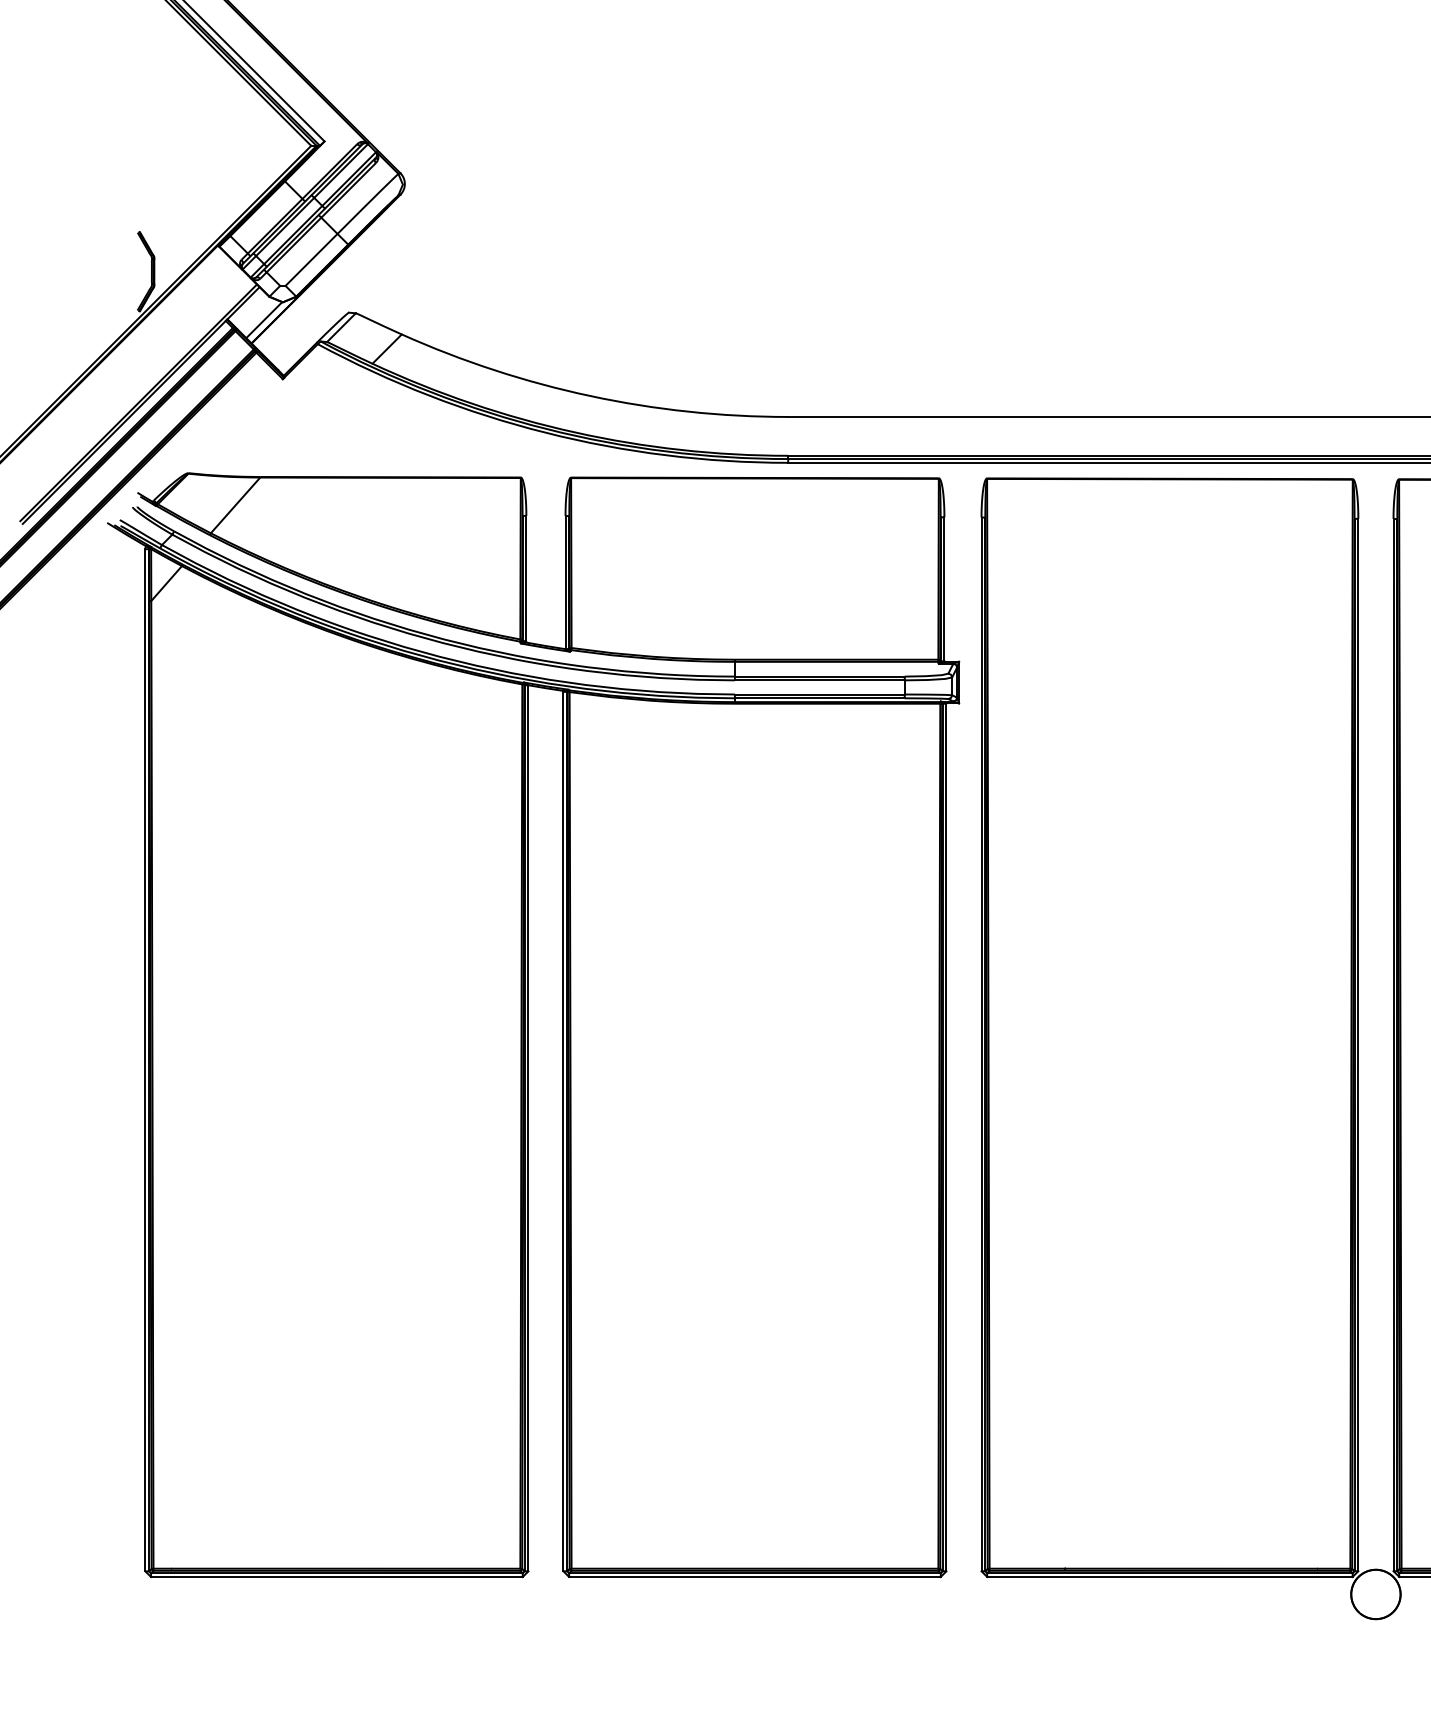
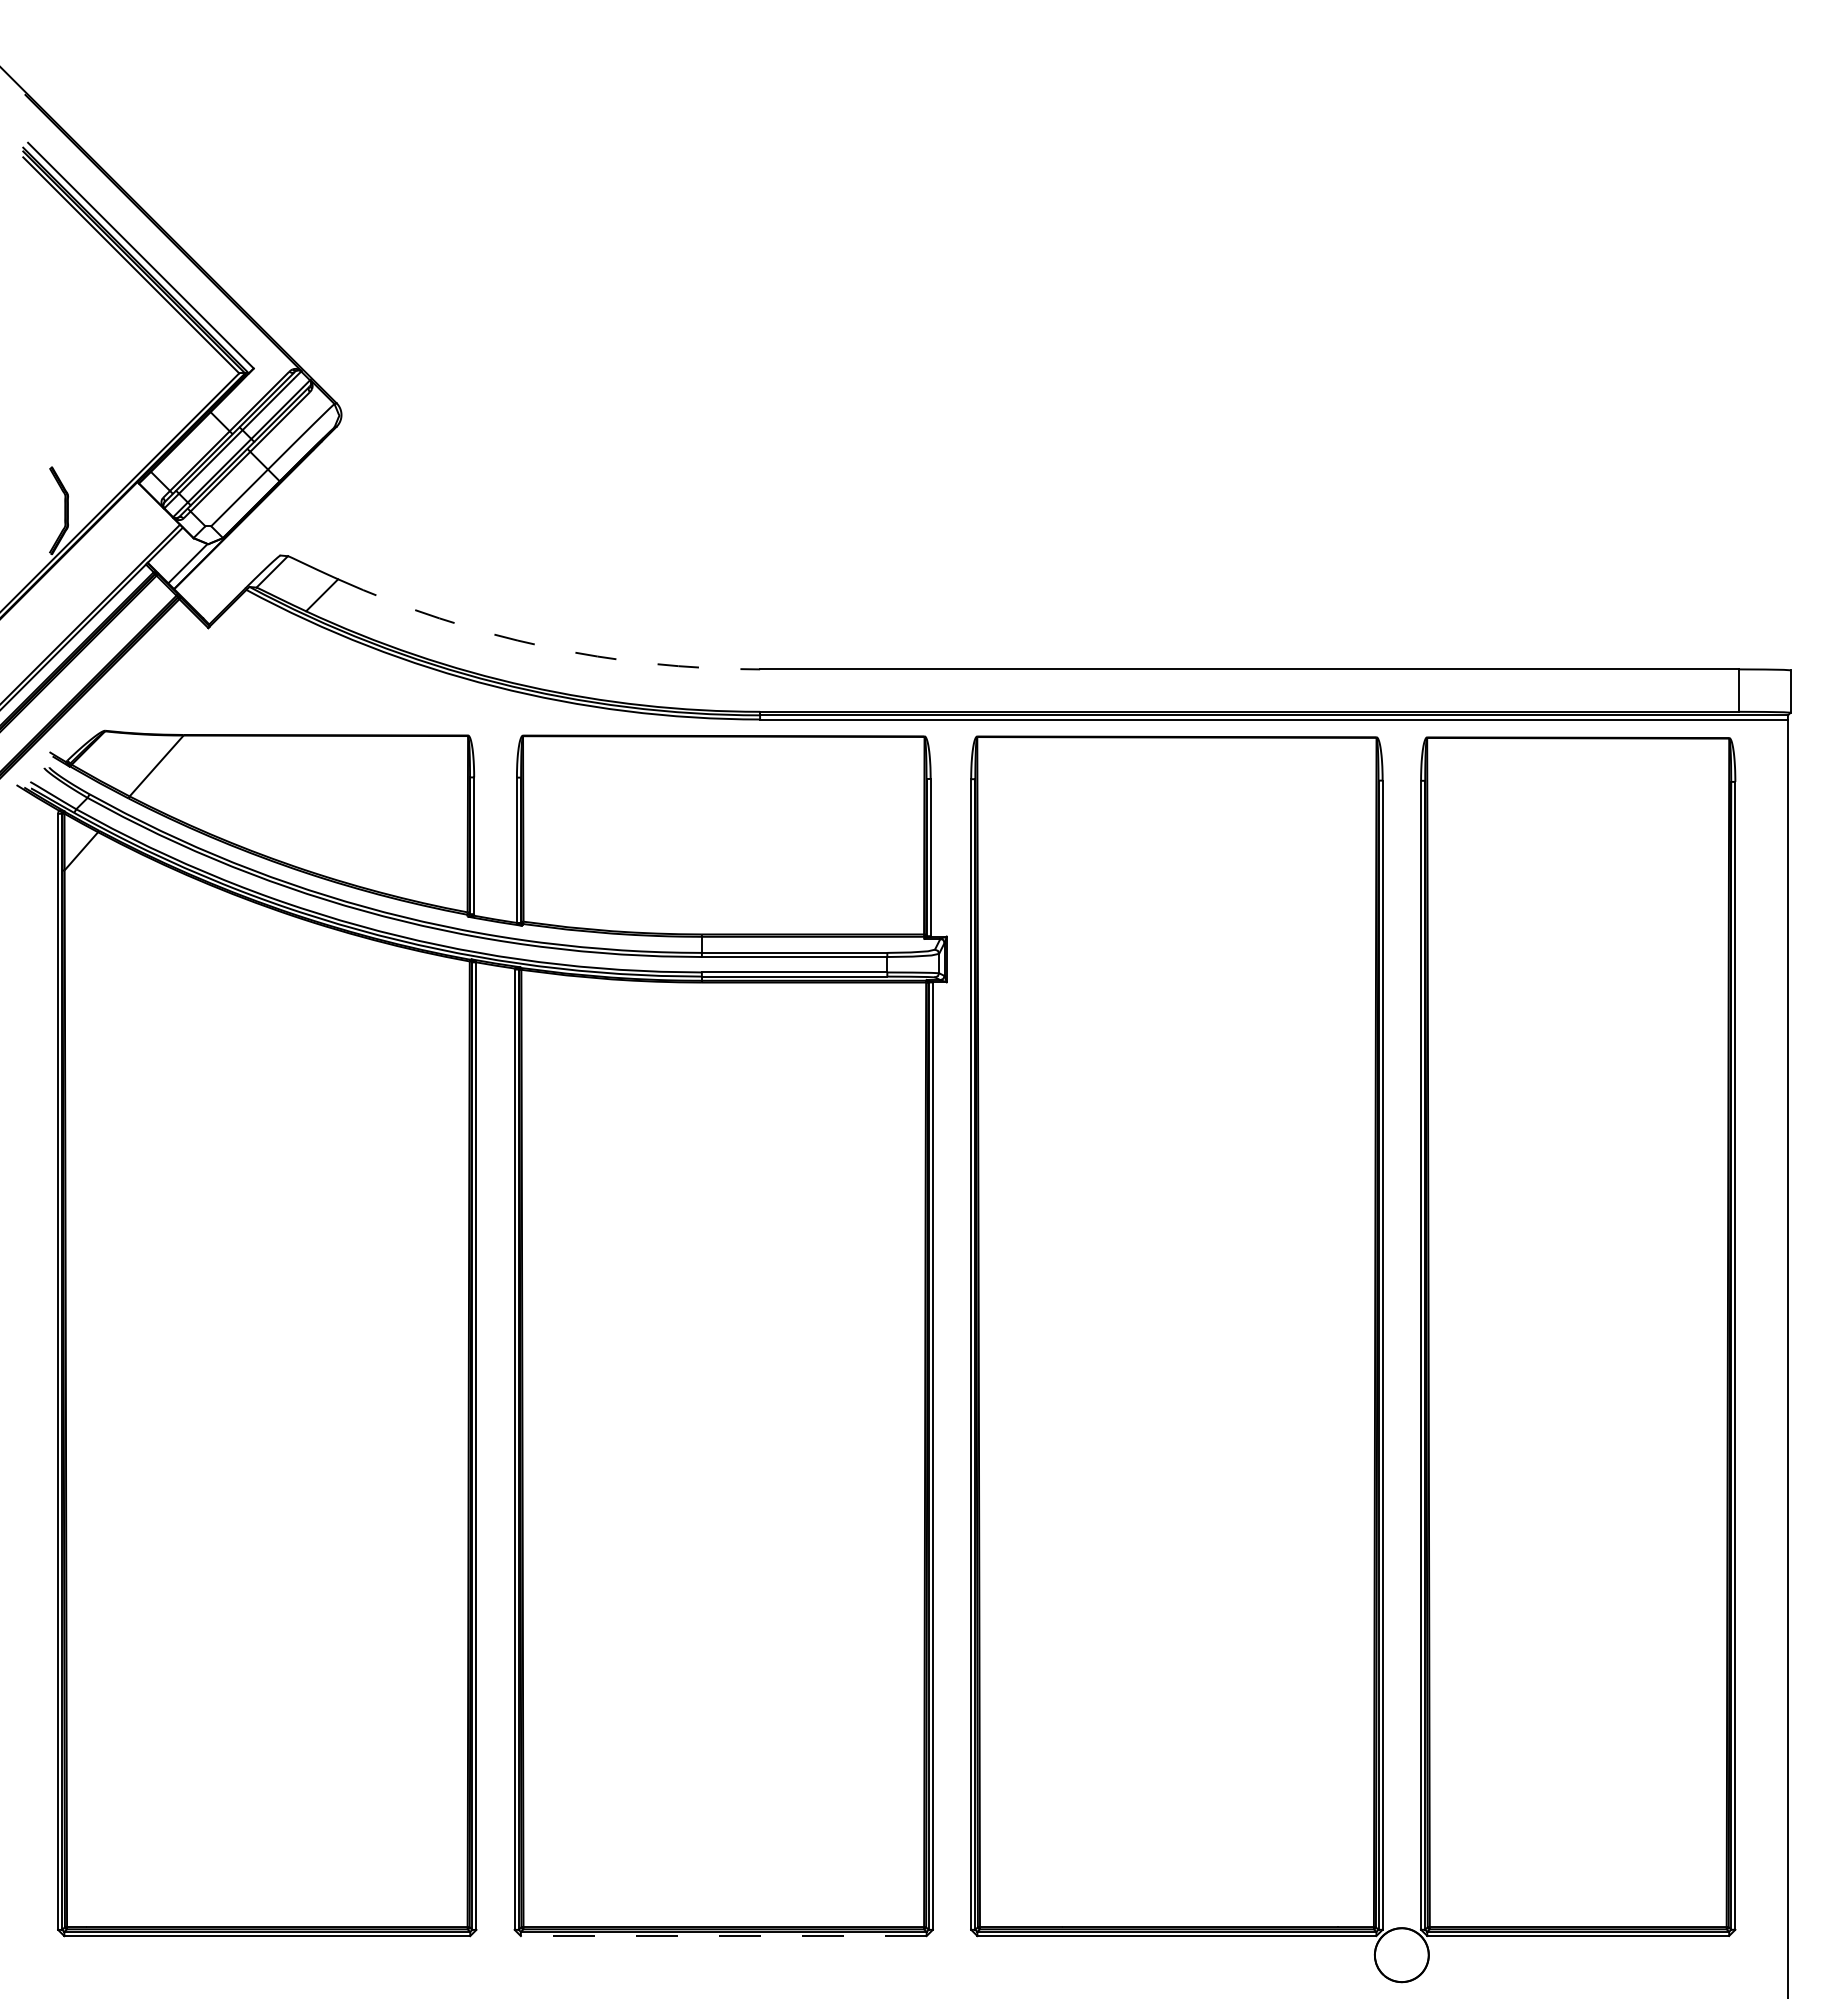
arc: (590, 395) -> (544, 646), solid -> dashed
line: (754, 1577) -> (723, 1936), solid -> dashed

